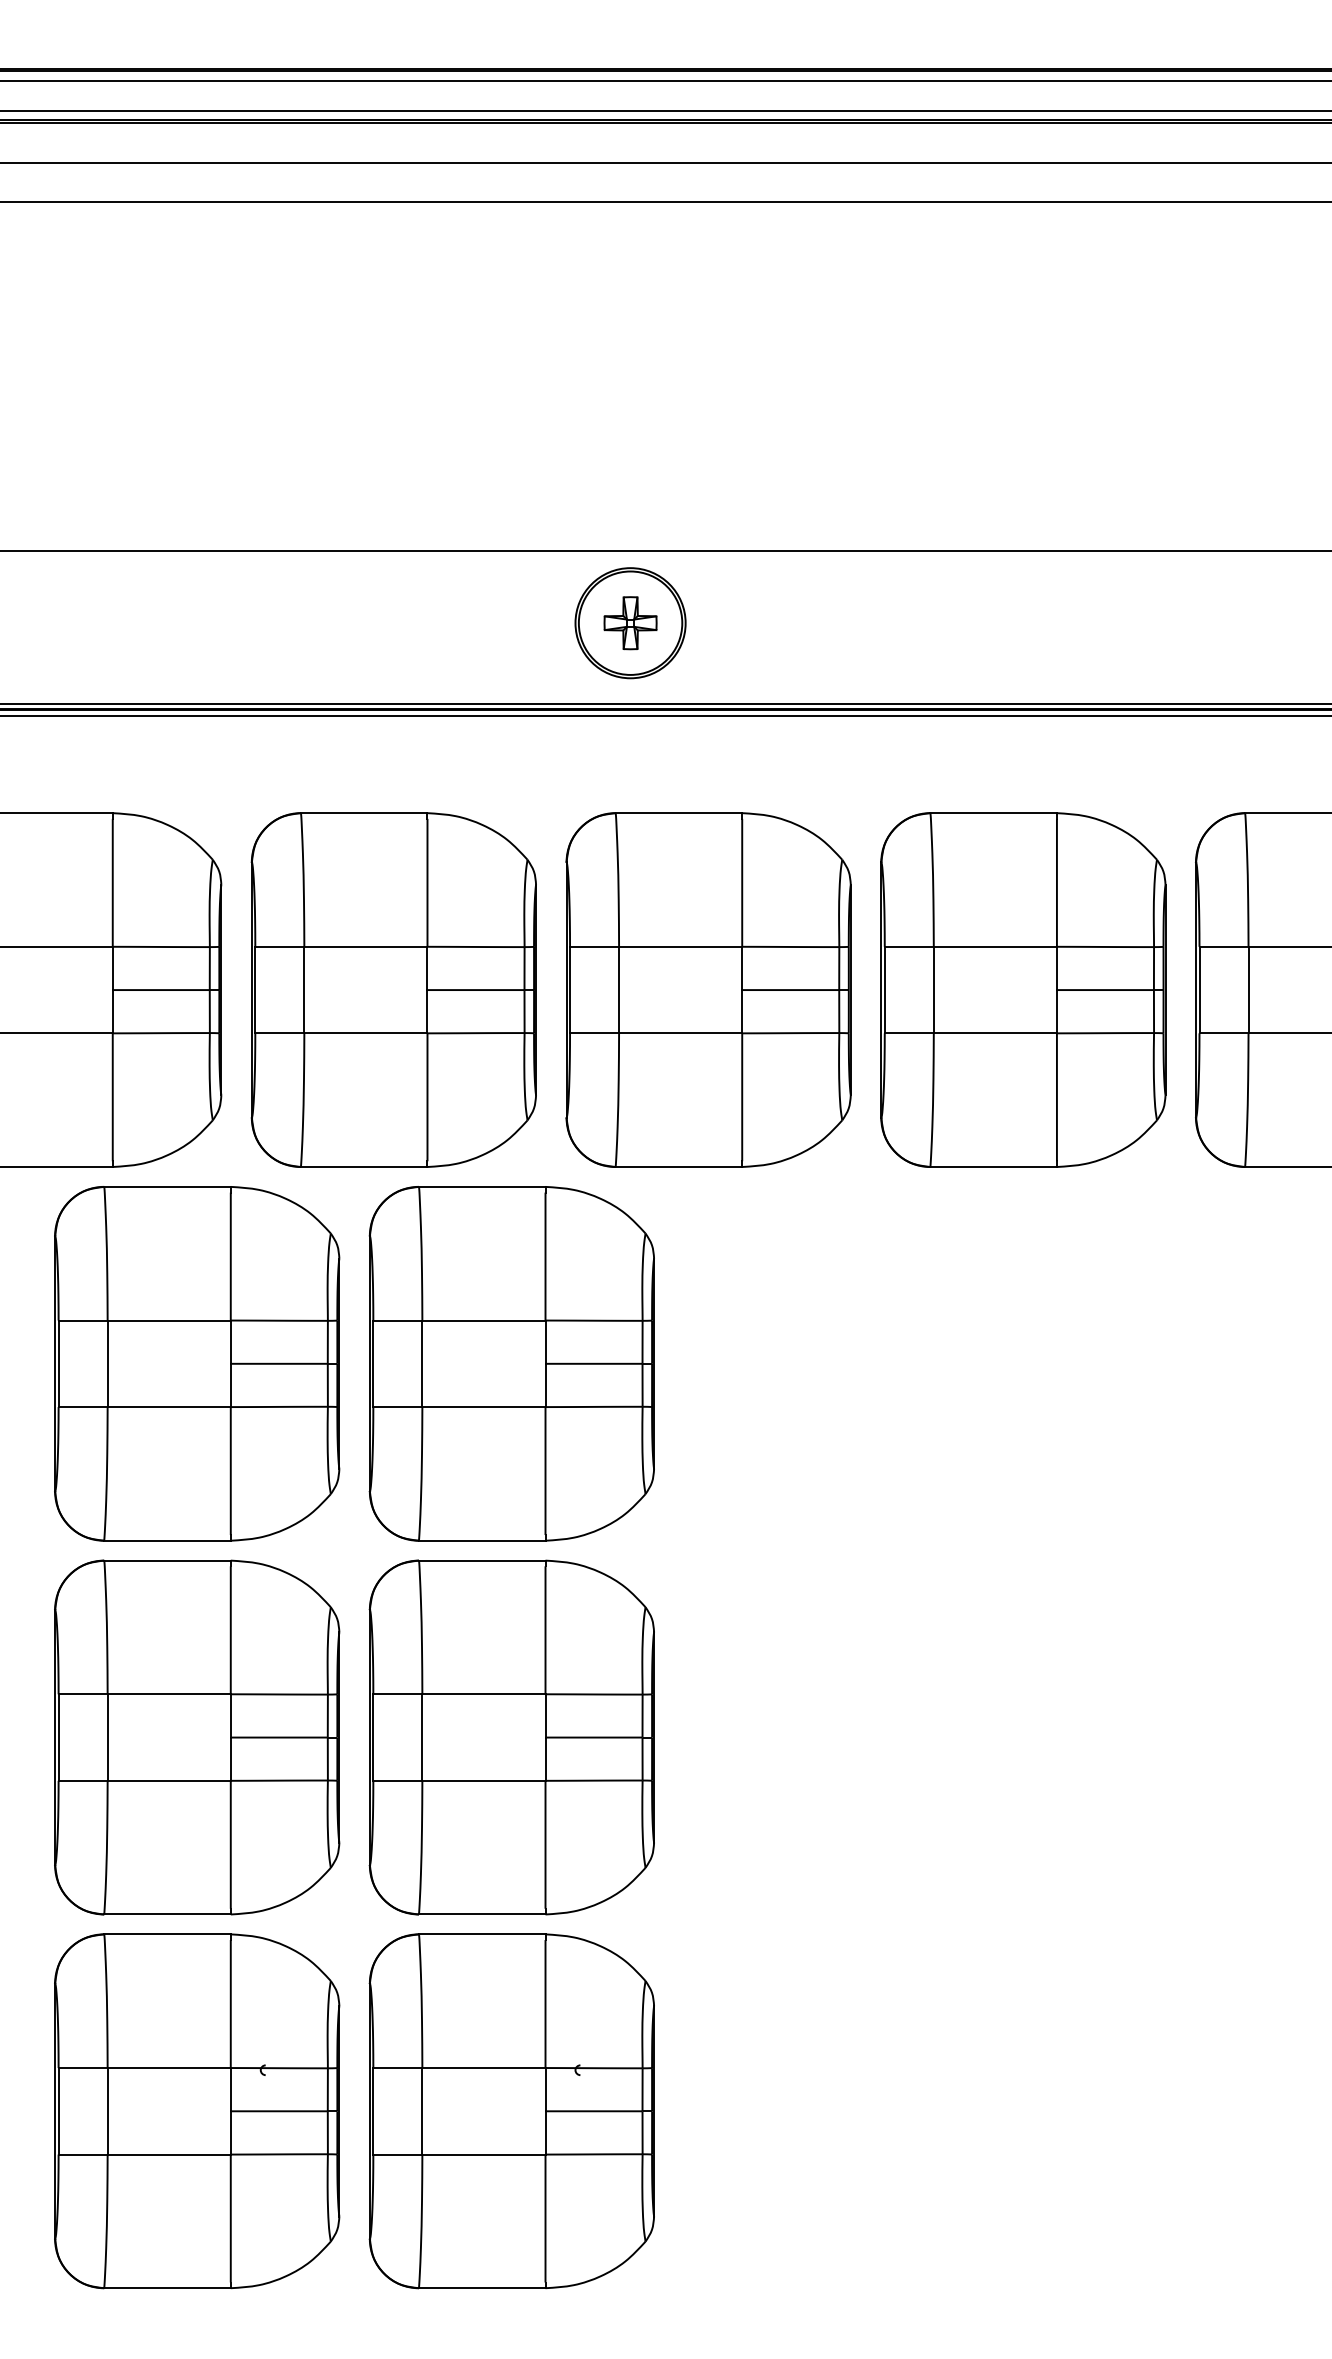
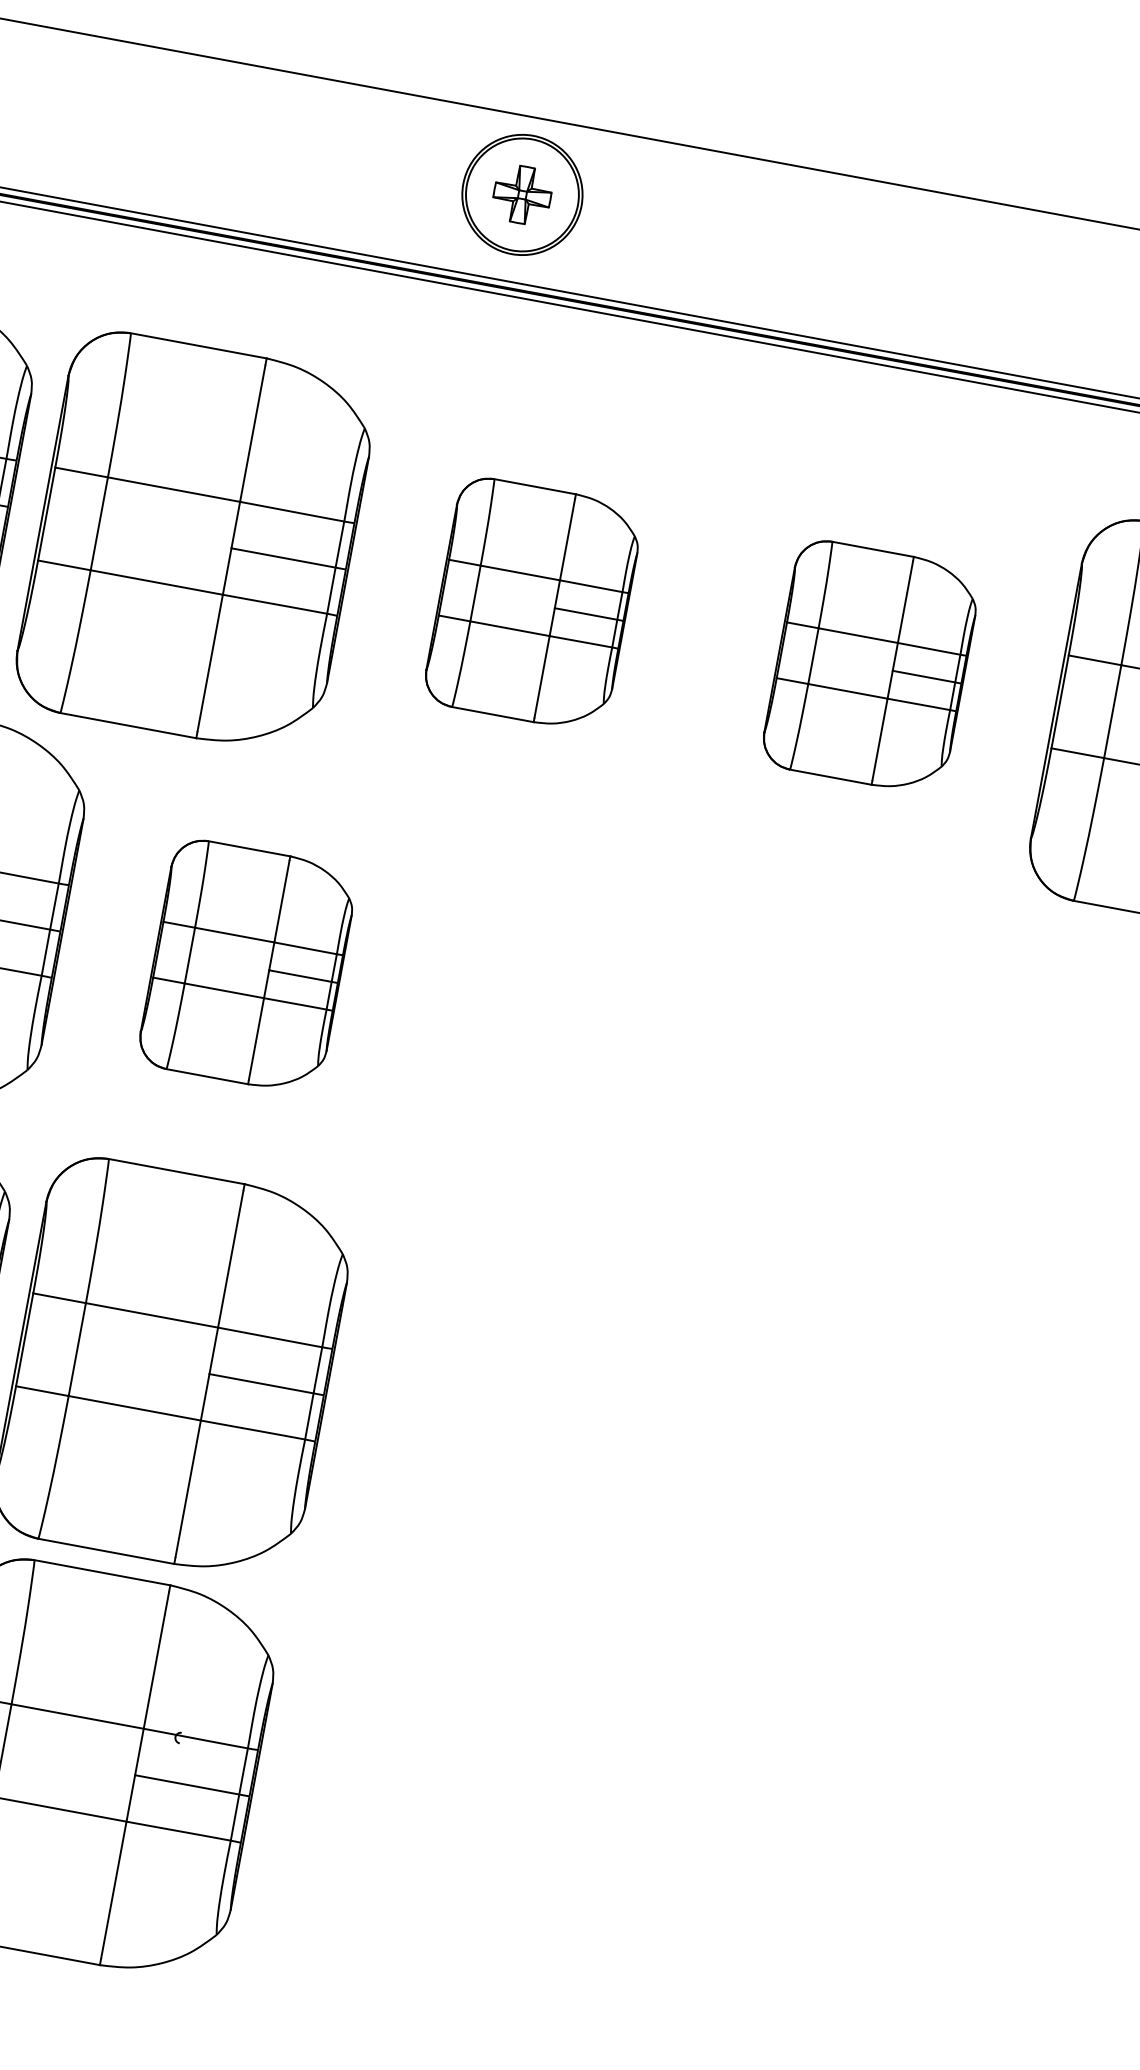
part: (708, 989) -> (533, 603), size x0.6
part: (1023, 989) -> (871, 666), size x0.6
part: (511, 1363) -> (247, 965), size x0.6

